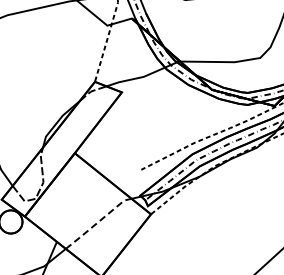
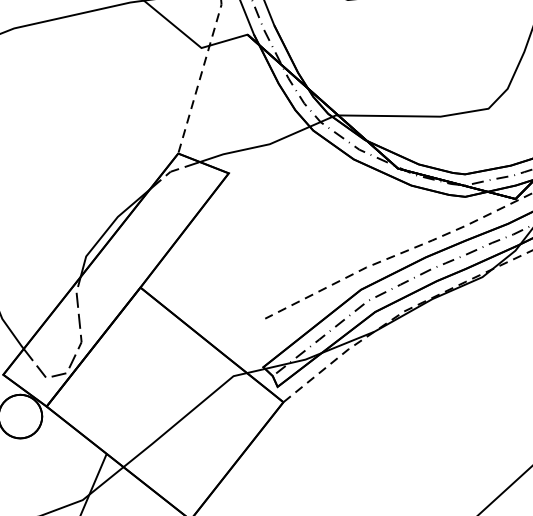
line: (98, 222) -> (184, 417), dashed -> solid

